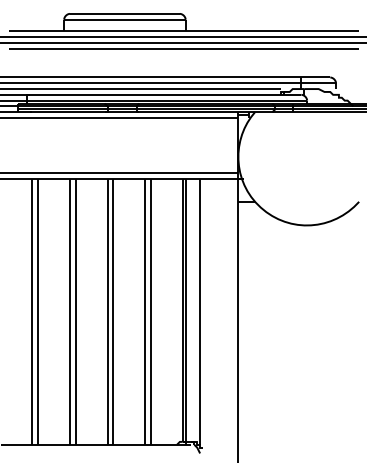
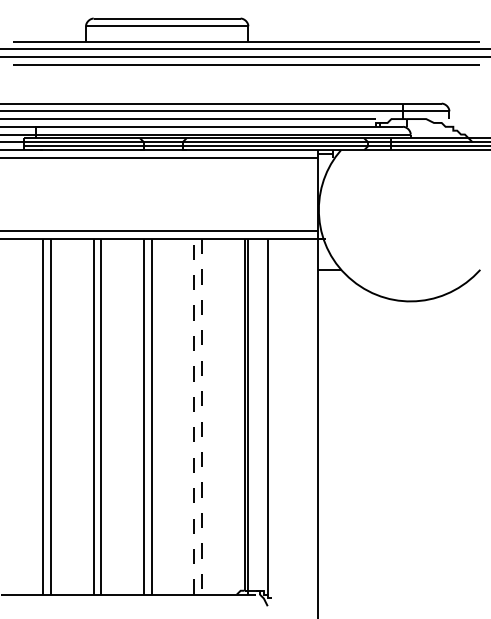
line: (145, 311) -> (194, 416), solid -> dashed
line: (151, 311) -> (202, 416), solid -> dashed

